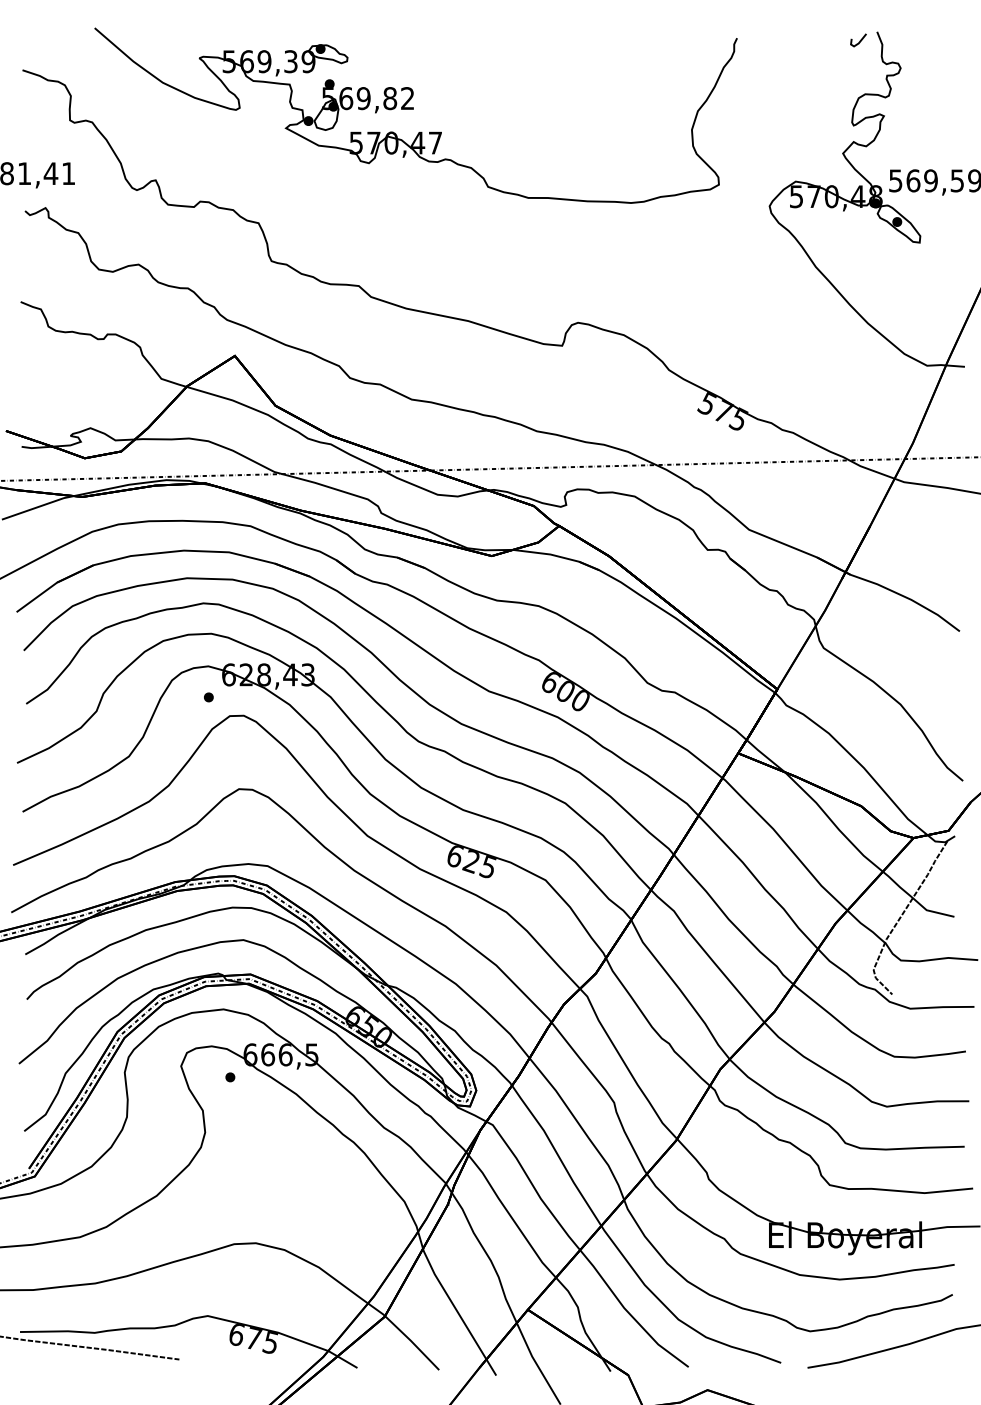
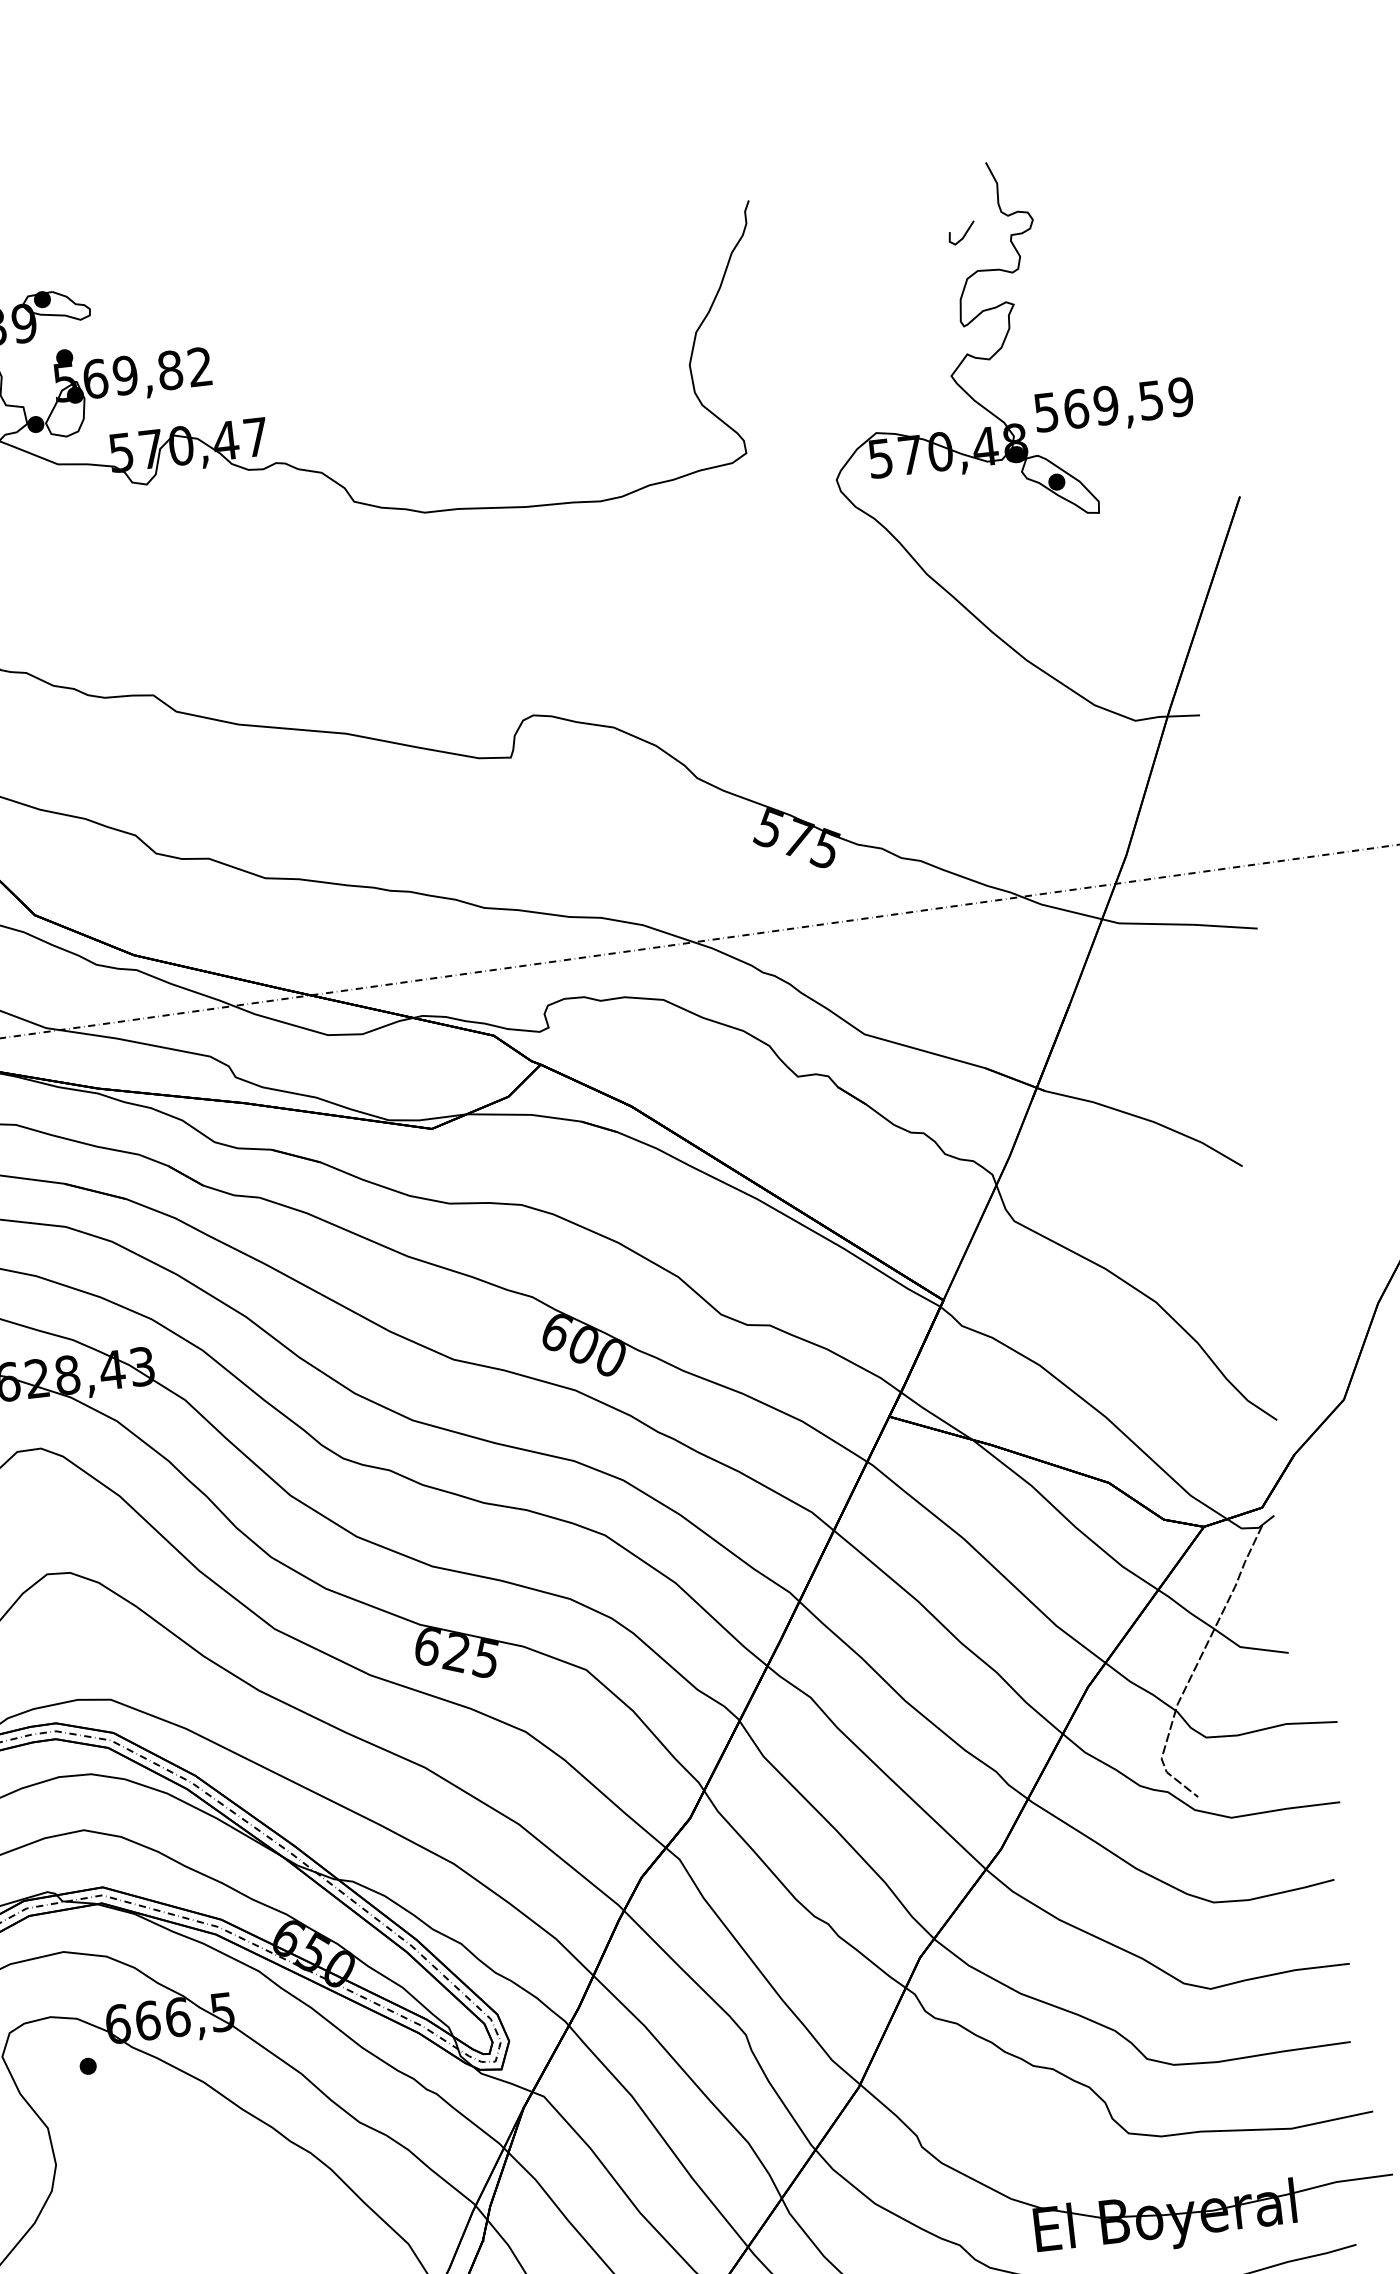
line: (859, 40) -> (963, 233), moved

